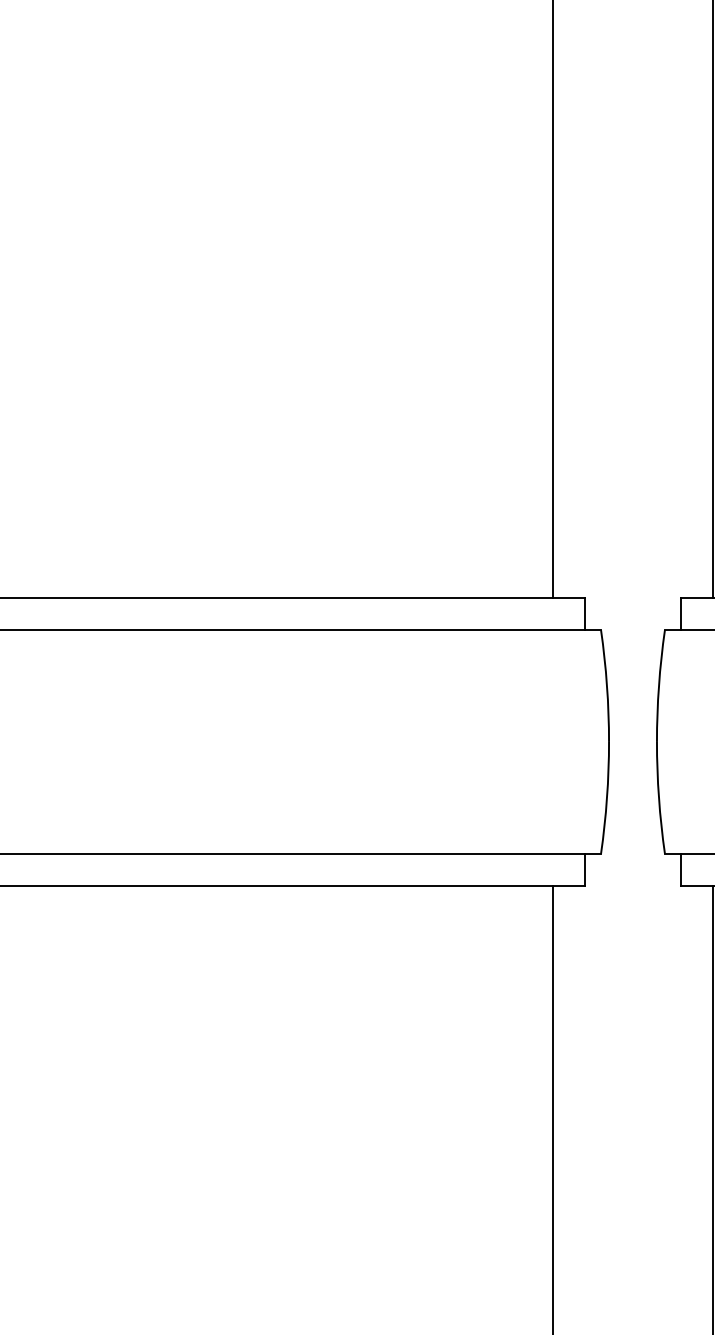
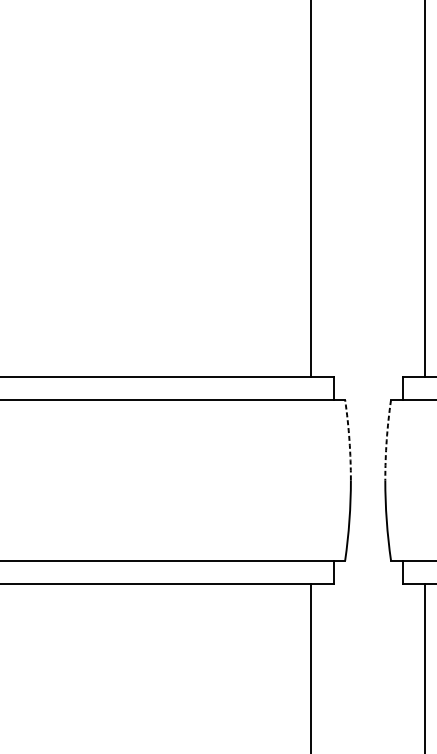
arc: (607, 685) -> (349, 439), solid -> dashed
arc: (658, 685) -> (386, 439), solid -> dashed

